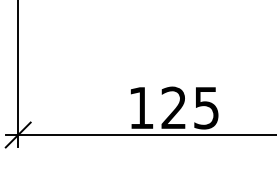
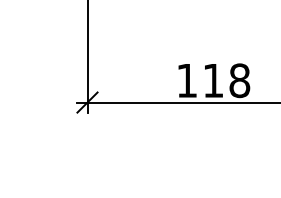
text: (190, 107) -> (226, 80), 125 -> 118

